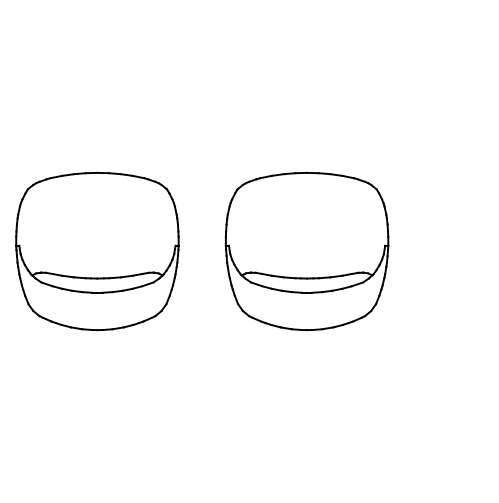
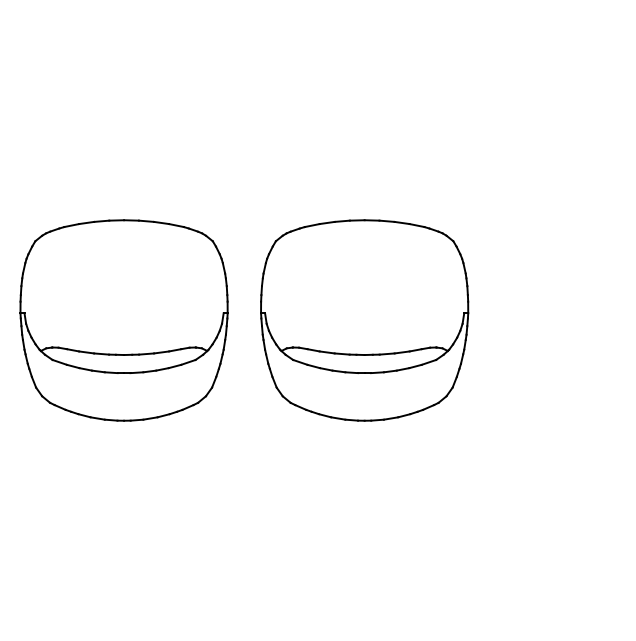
part: (306, 251) -> (363, 320), moved

